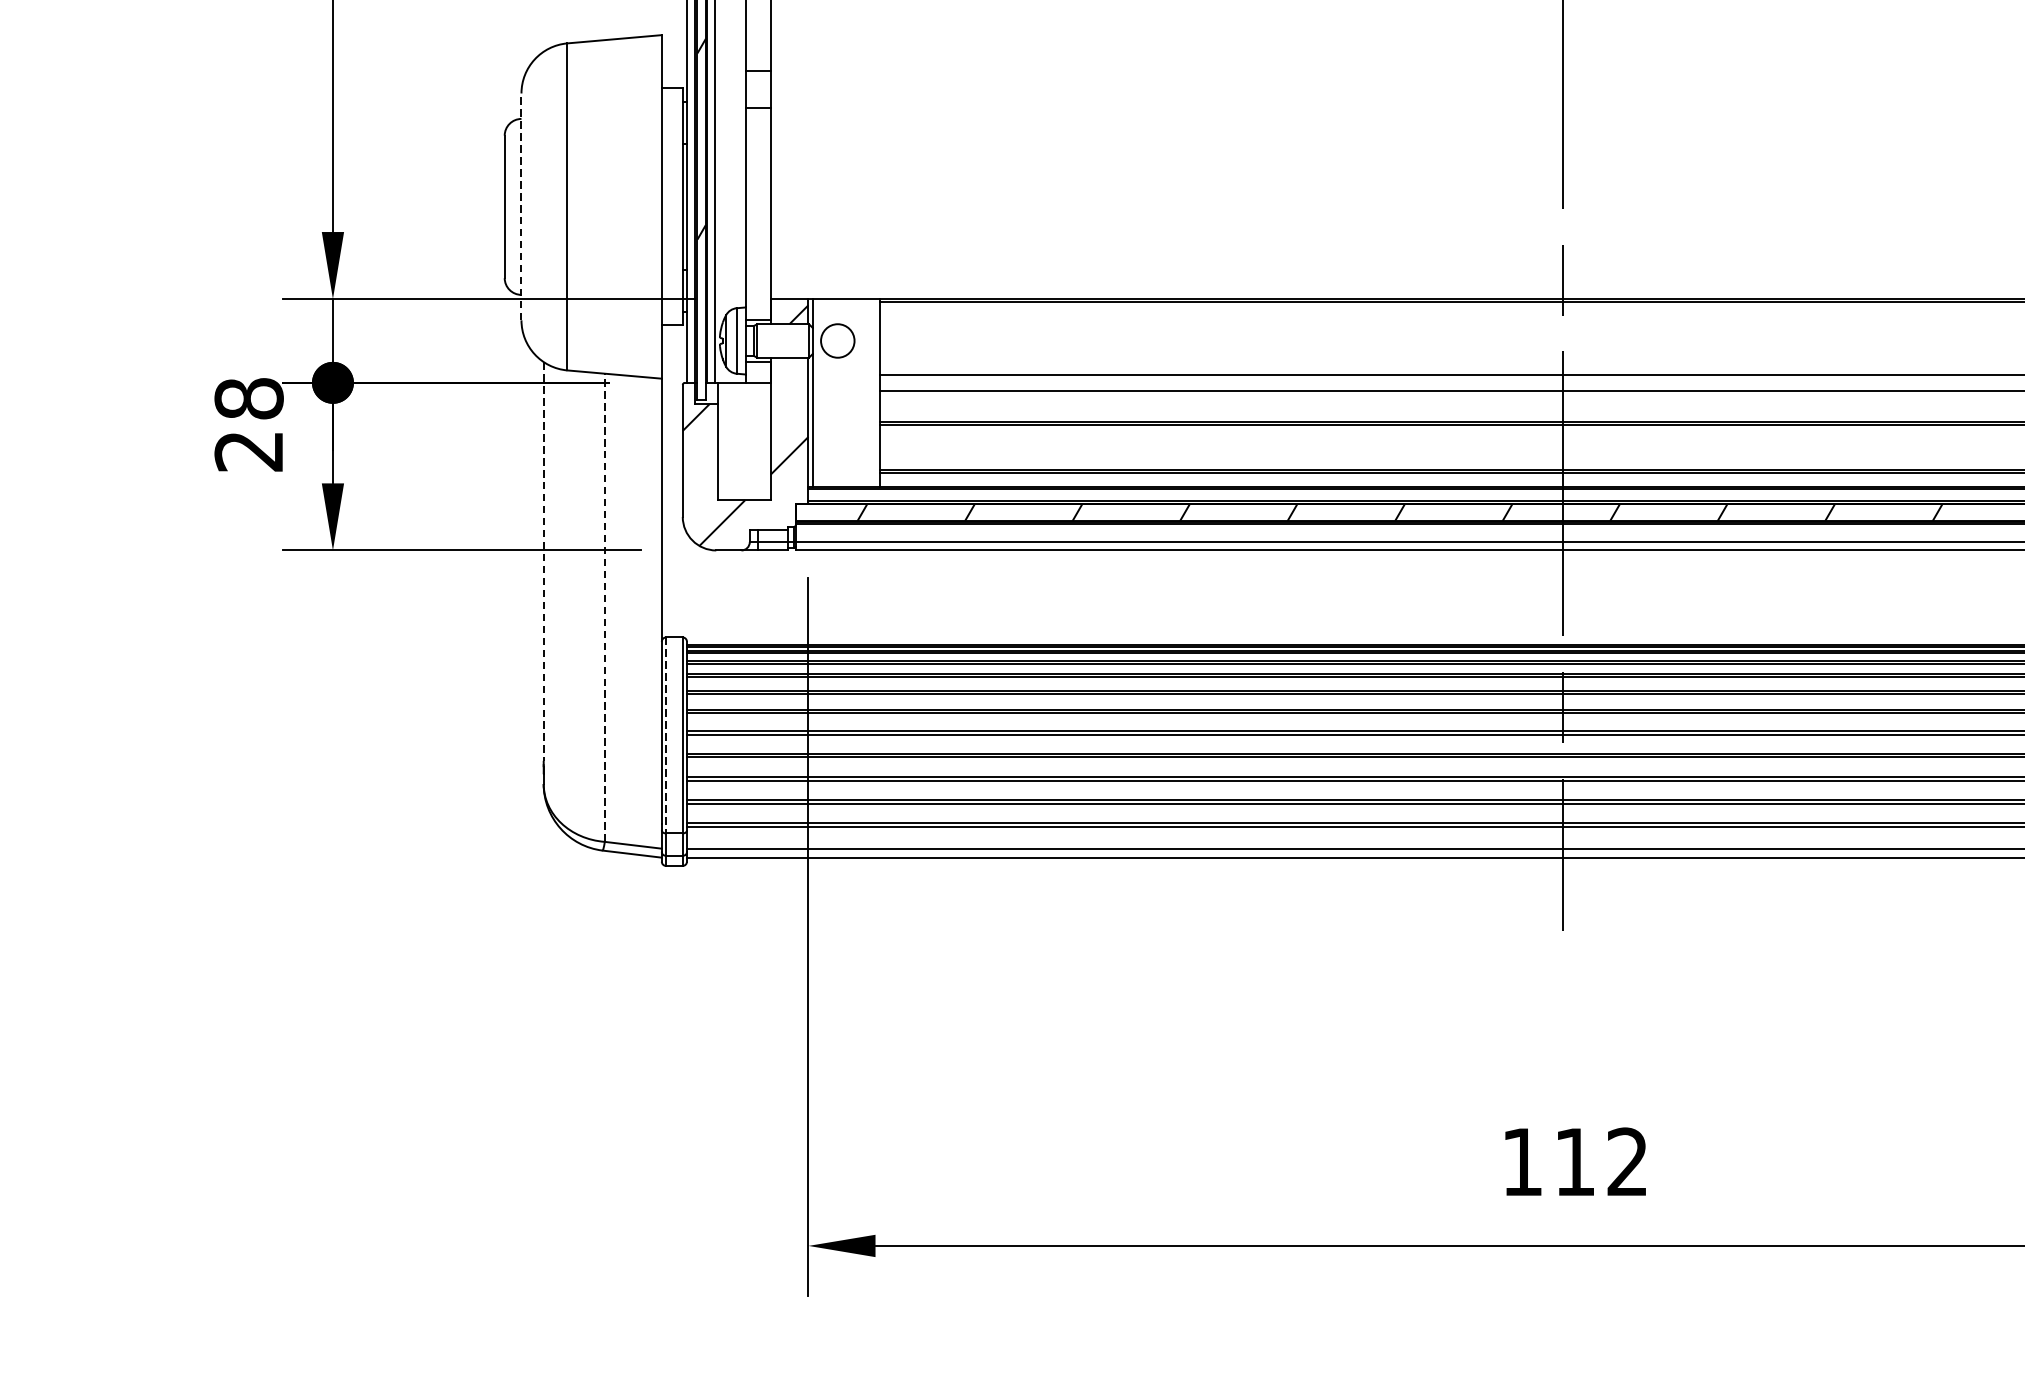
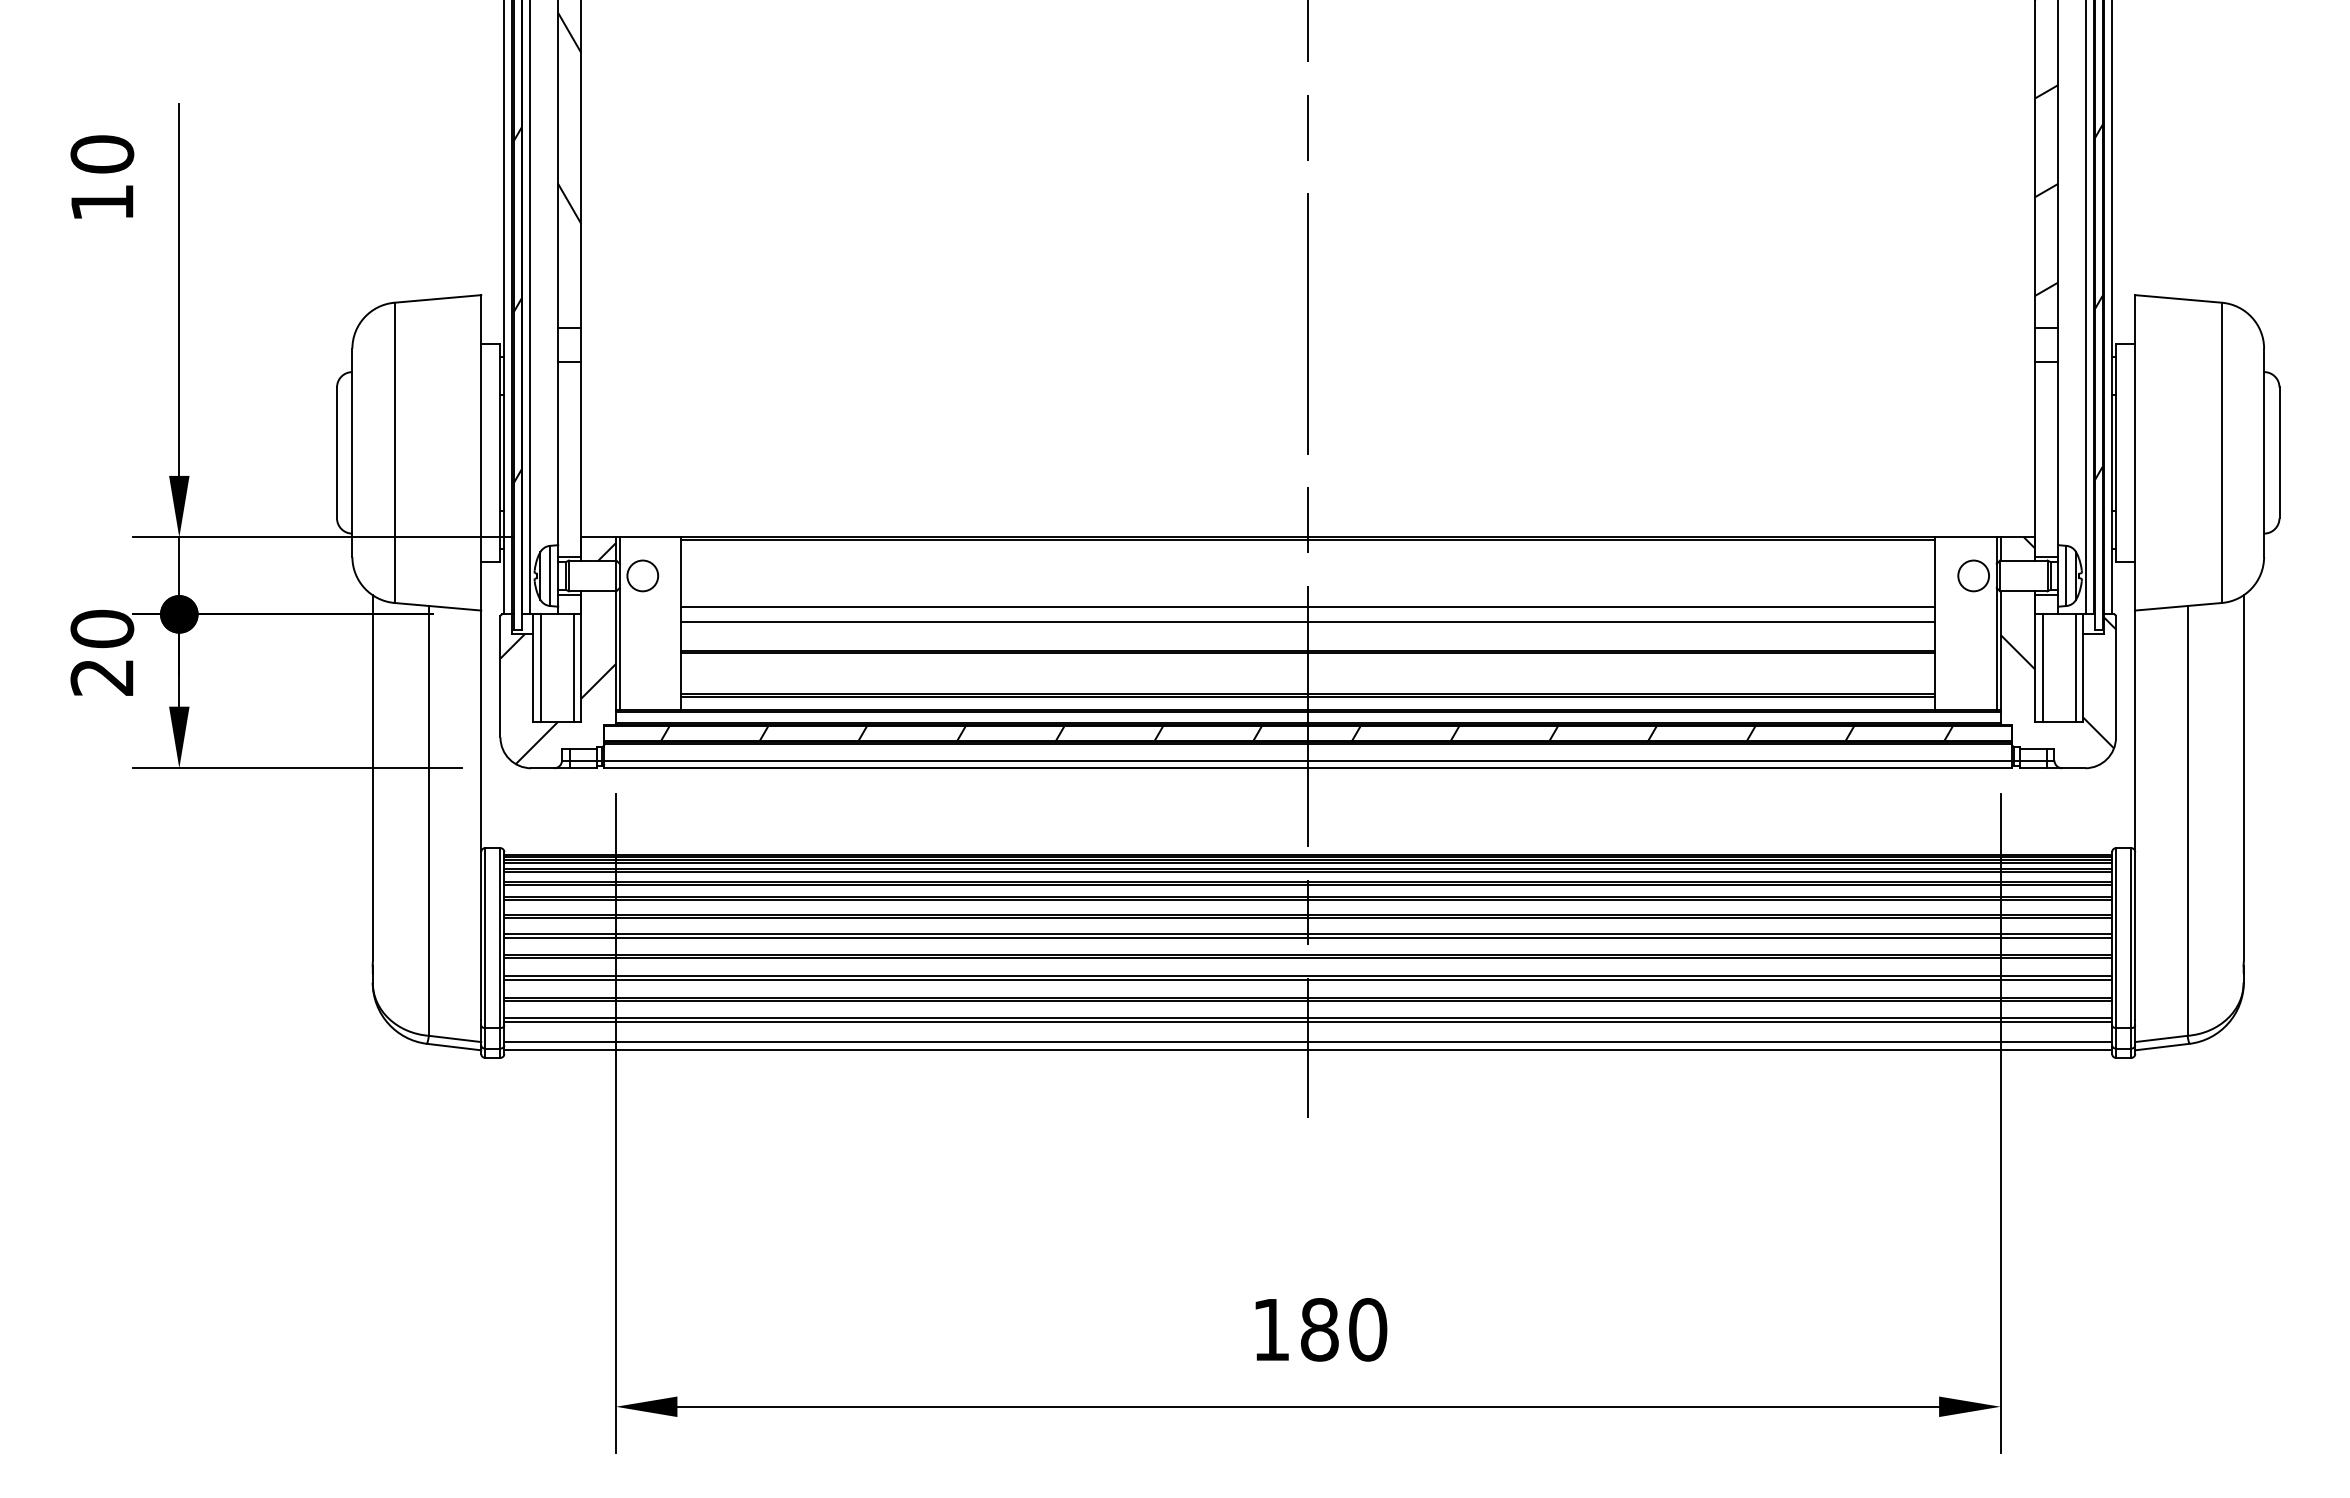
line: (521, 206) -> (352, 452), dashed -> solid
text: (248, 398) -> (101, 628), 28 -> 20
line: (726, 441) -> (540, 668), added
line: (762, 441) -> (573, 668), added
line: (543, 561) -> (372, 778), dashed -> solid
line: (604, 607) -> (428, 820), dashed -> solid
line: (666, 735) -> (485, 938), dashed -> solid
text: (1600, 1161) -> (1343, 1329), 112 -> 180

